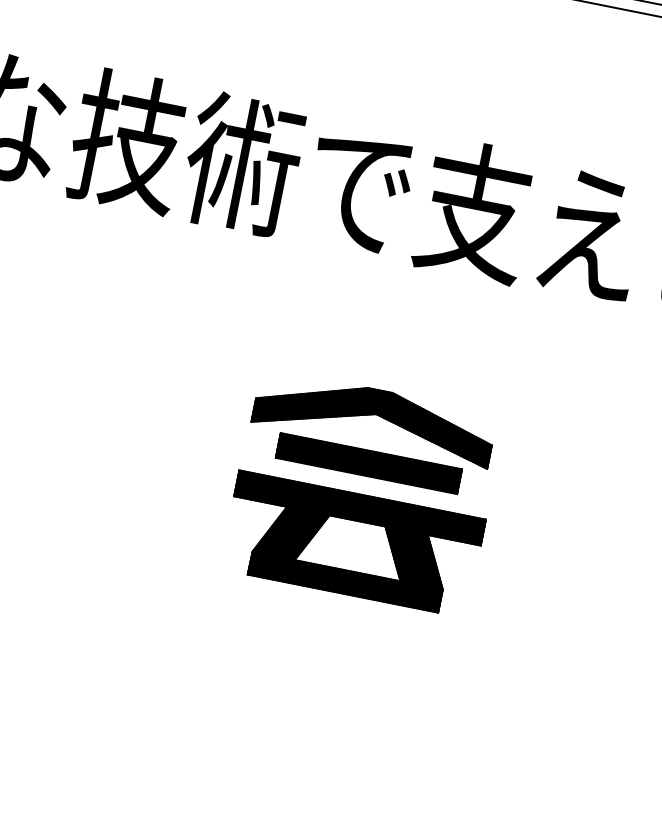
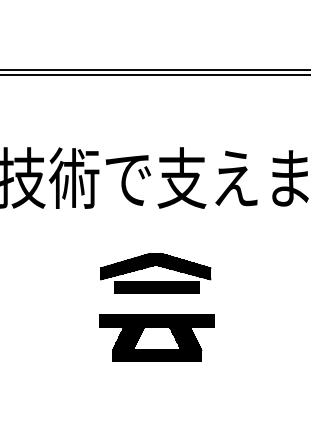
part: (372, 417) -> (154, 266), moved

